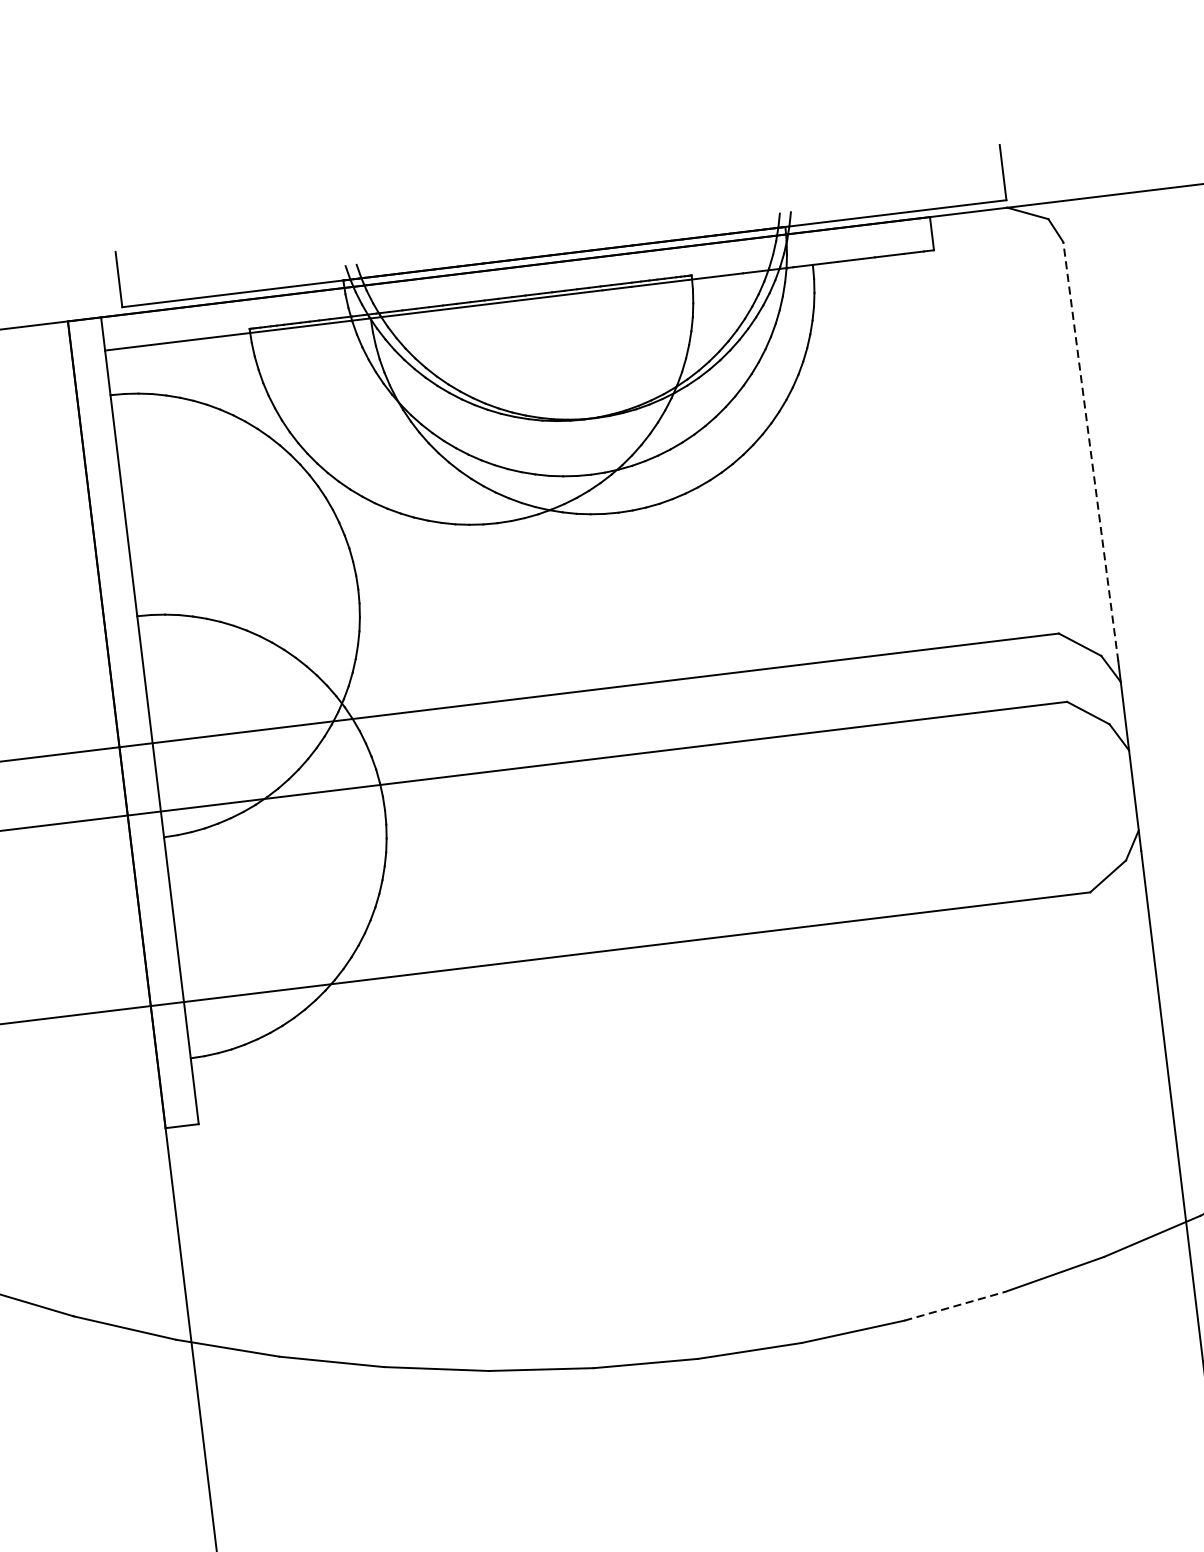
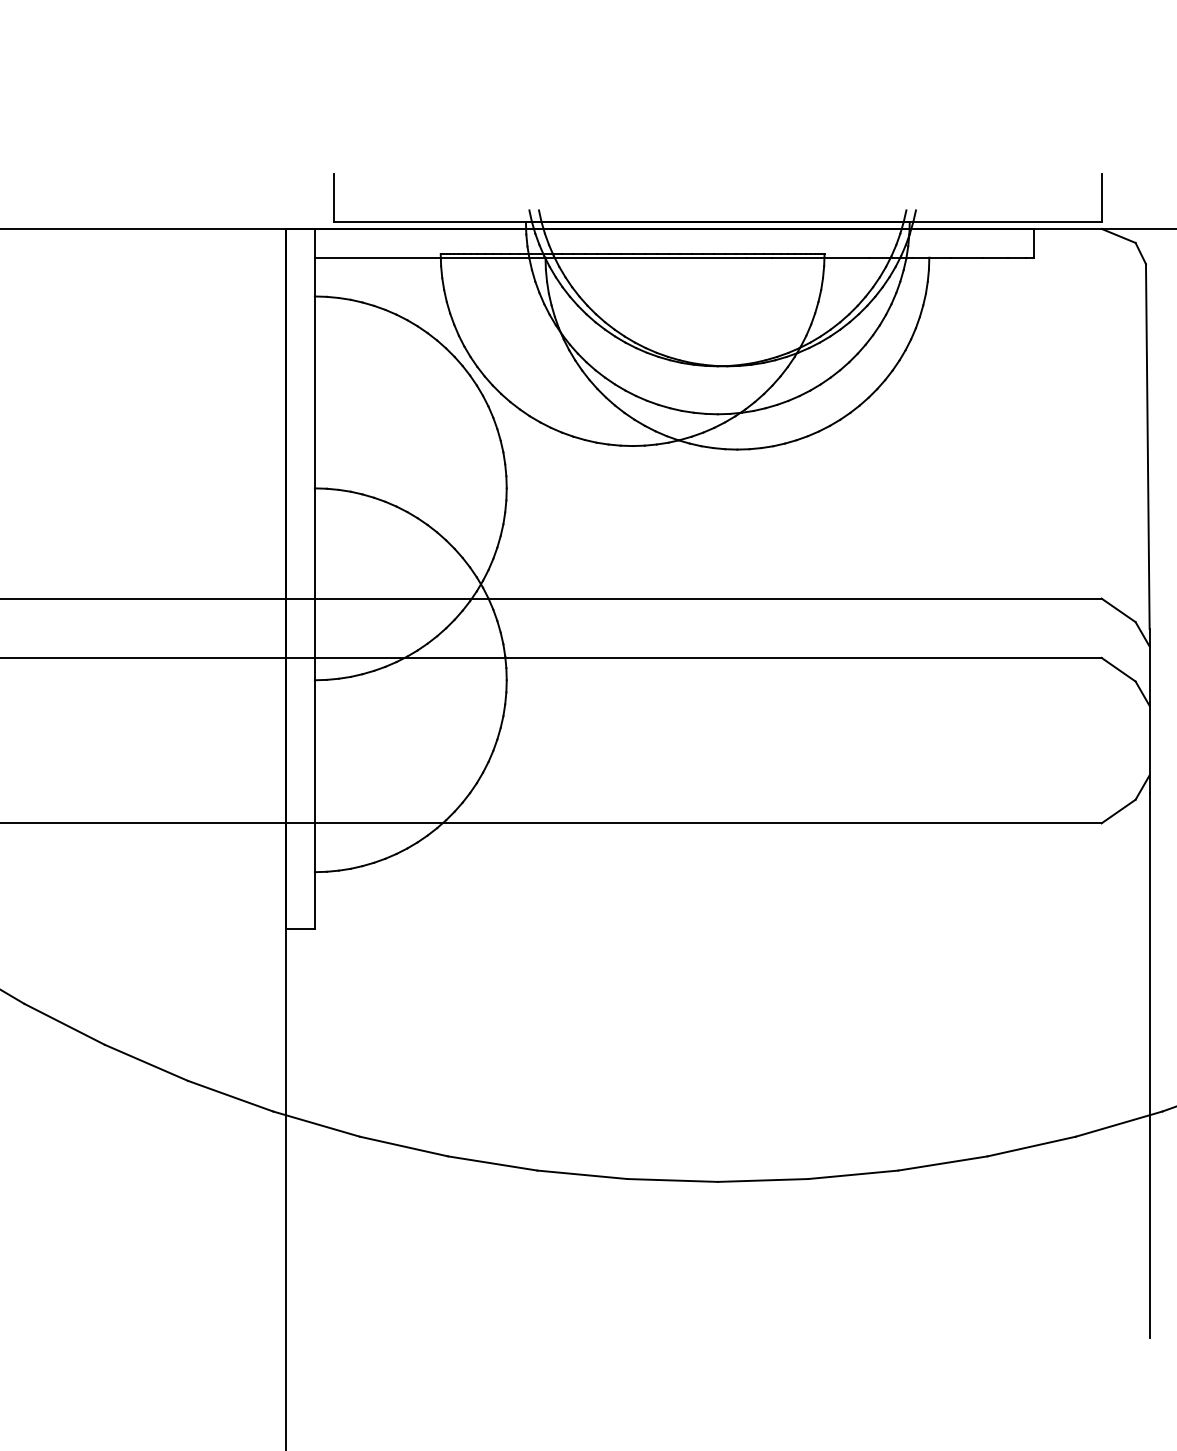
line: (1090, 450) -> (1147, 445), dashed -> solid
line: (955, 1306) -> (943, 1163), dashed -> solid

